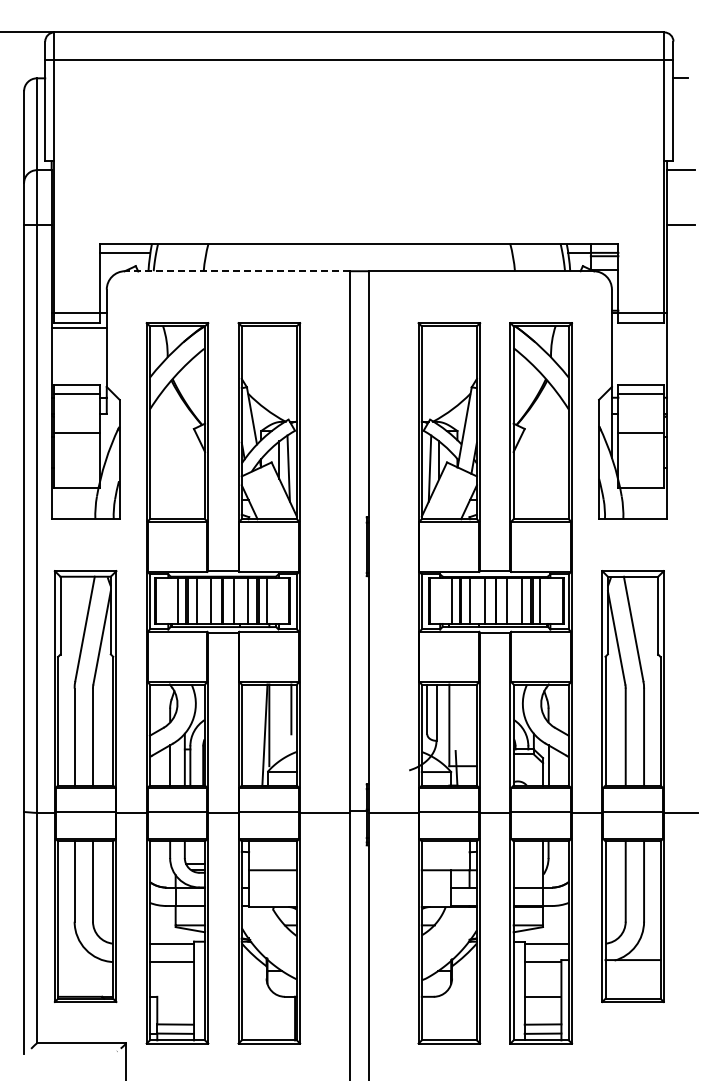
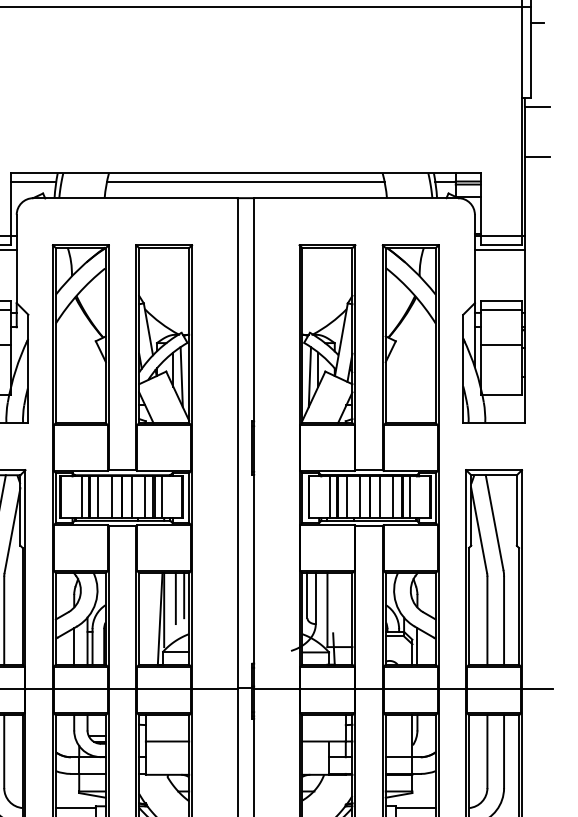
line: (359, 252) -> (245, 181), added
line: (237, 271) -> (135, 198), dashed -> solid
line: (639, 328) -> (499, 250), added
line: (282, 712) -> (176, 598), added

